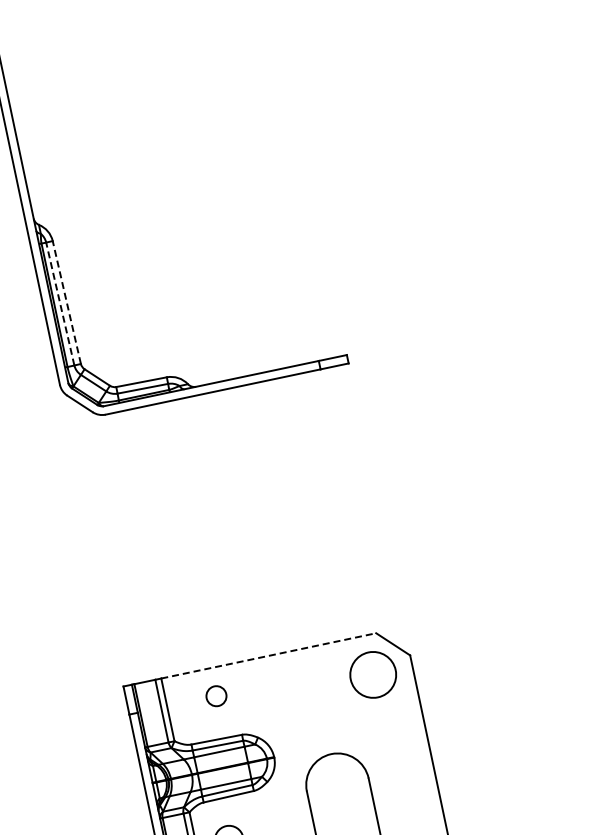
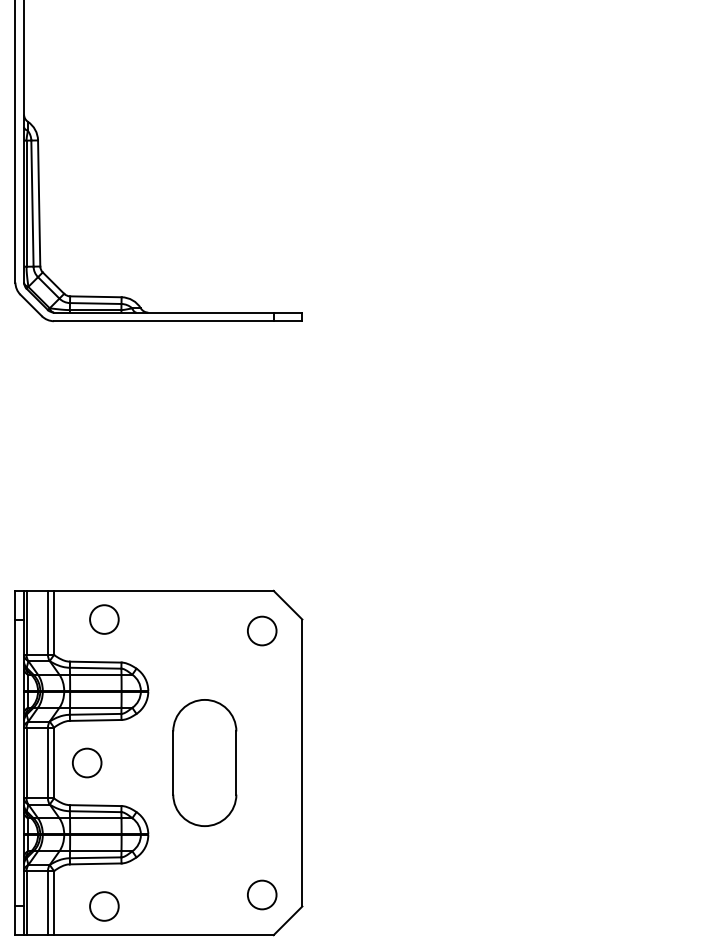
line: (66, 301) -> (39, 202), dashed -> solid
line: (60, 303) -> (32, 203), dashed -> solid
line: (268, 655) -> (163, 590), dashed -> solid
circle: (372, 674) -> (261, 630), size x0.62
circle: (216, 696) -> (104, 619), size x1.43

